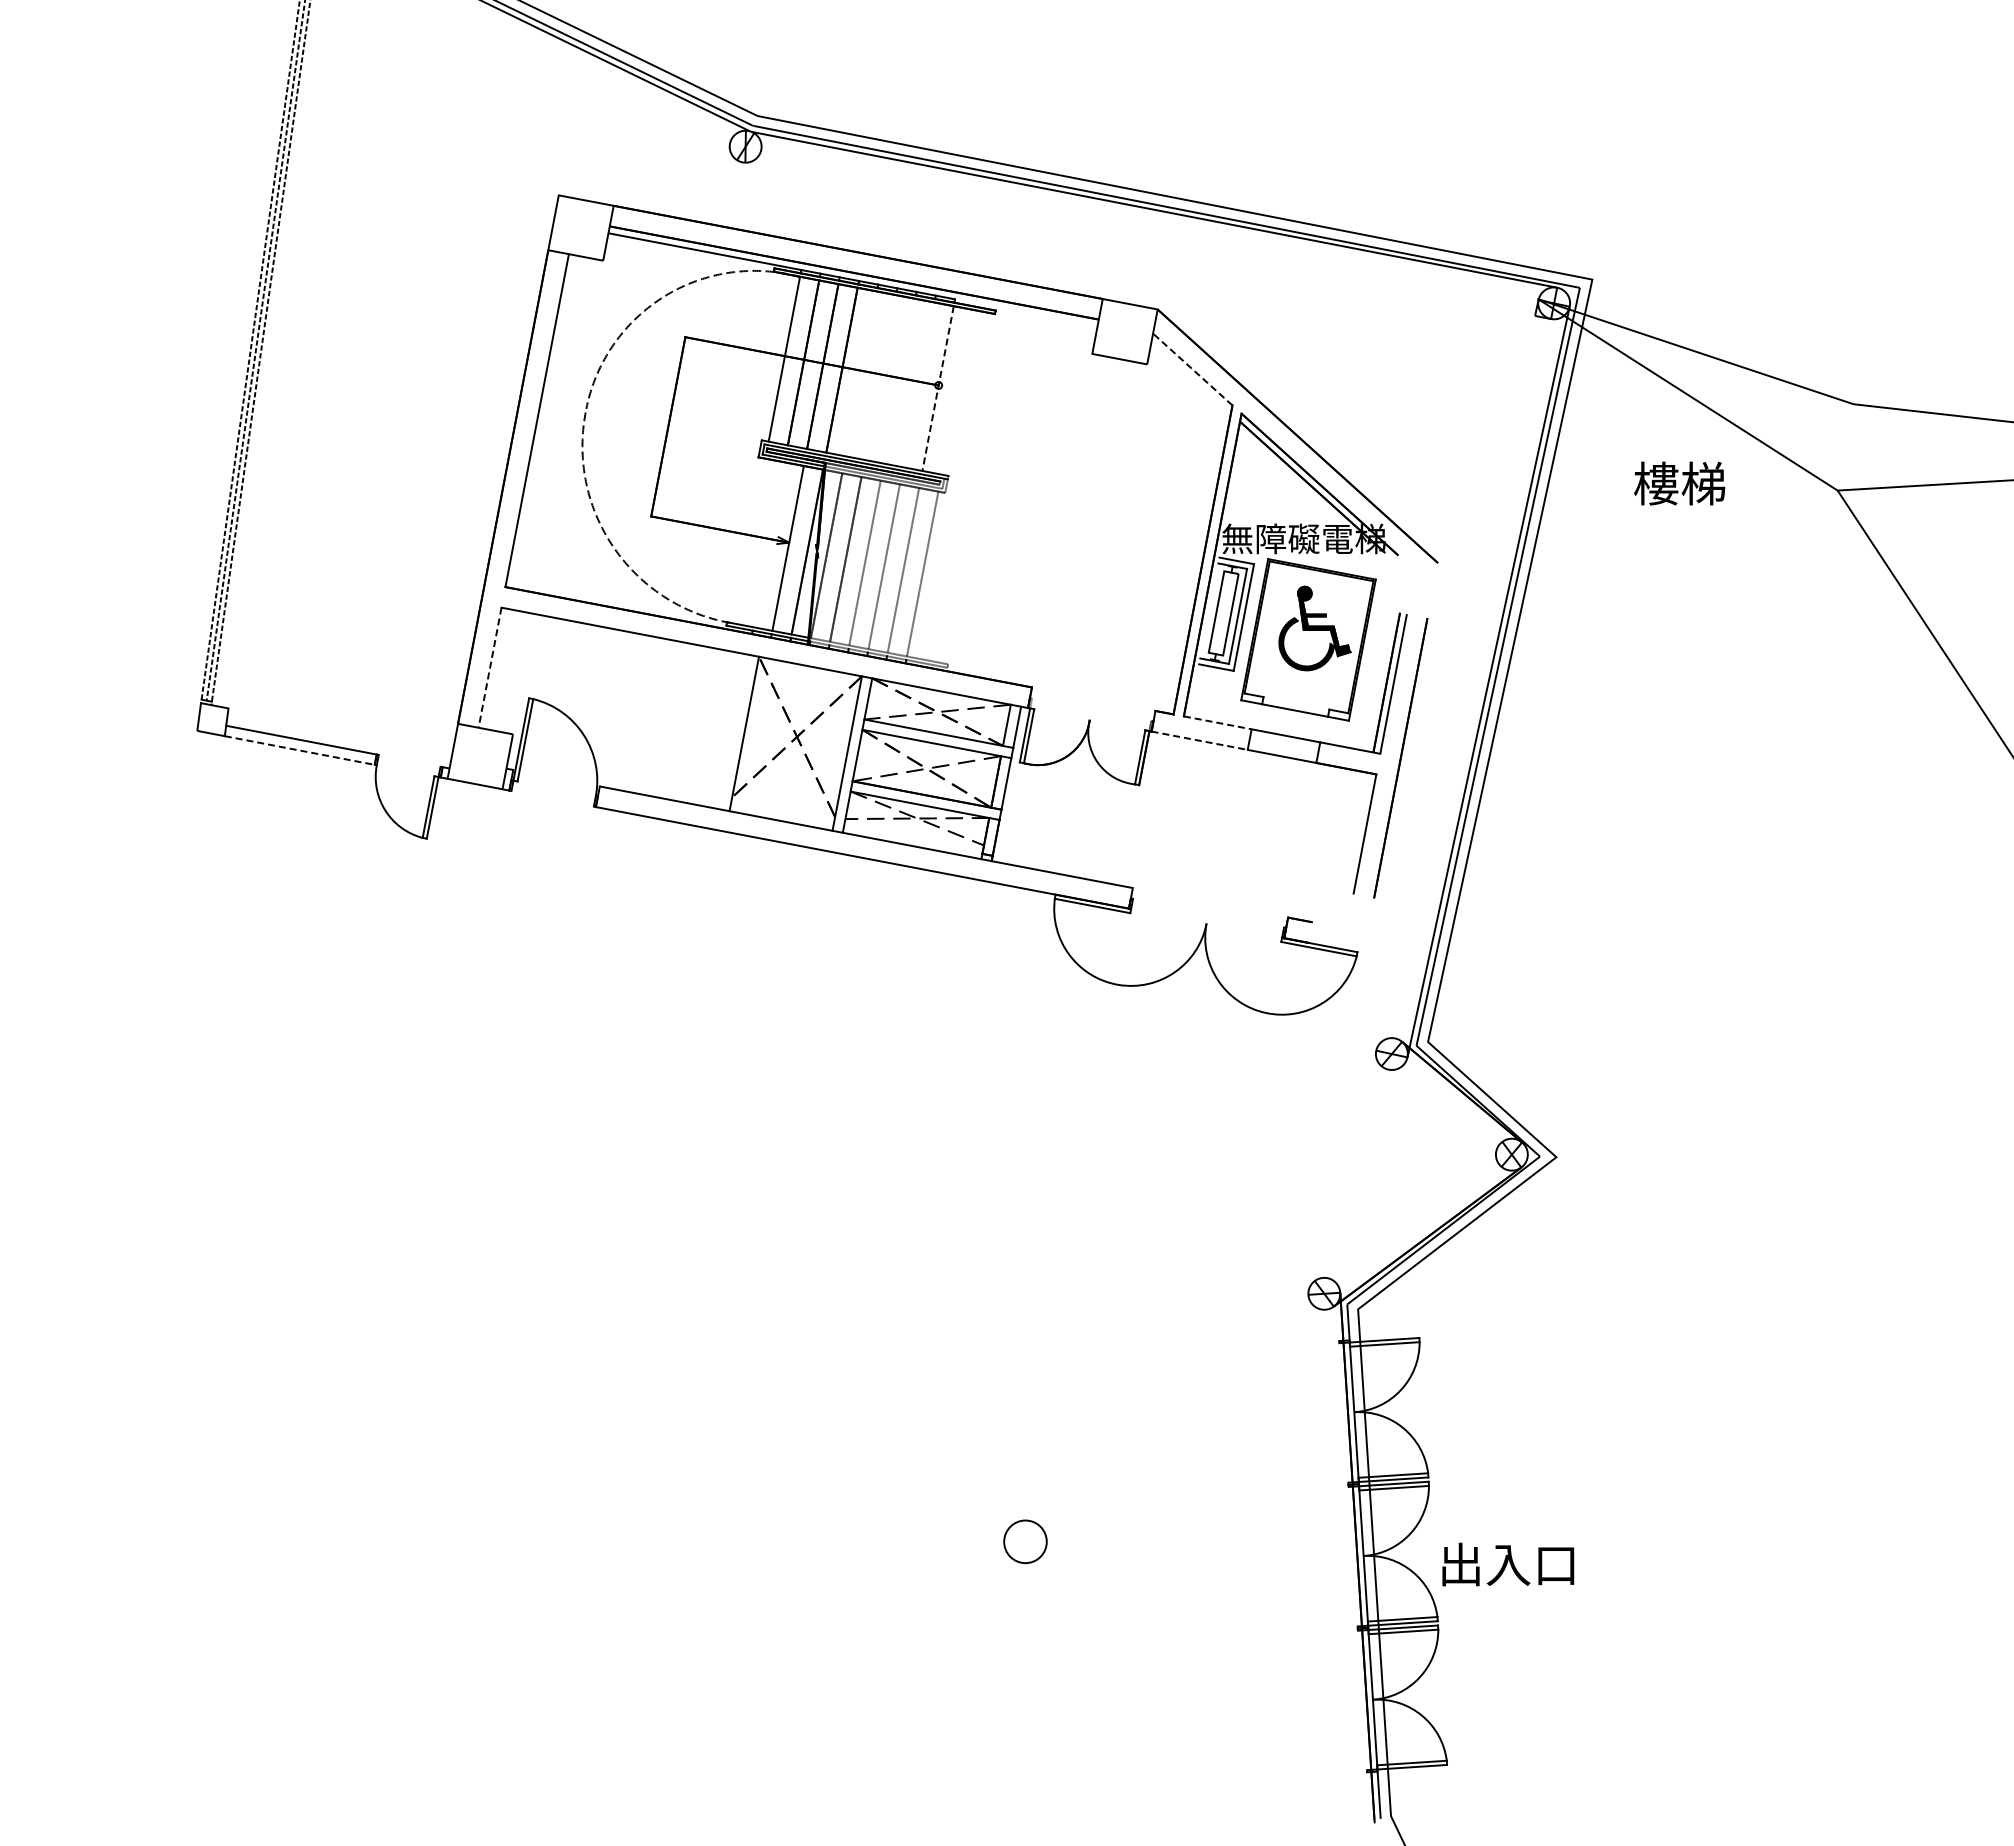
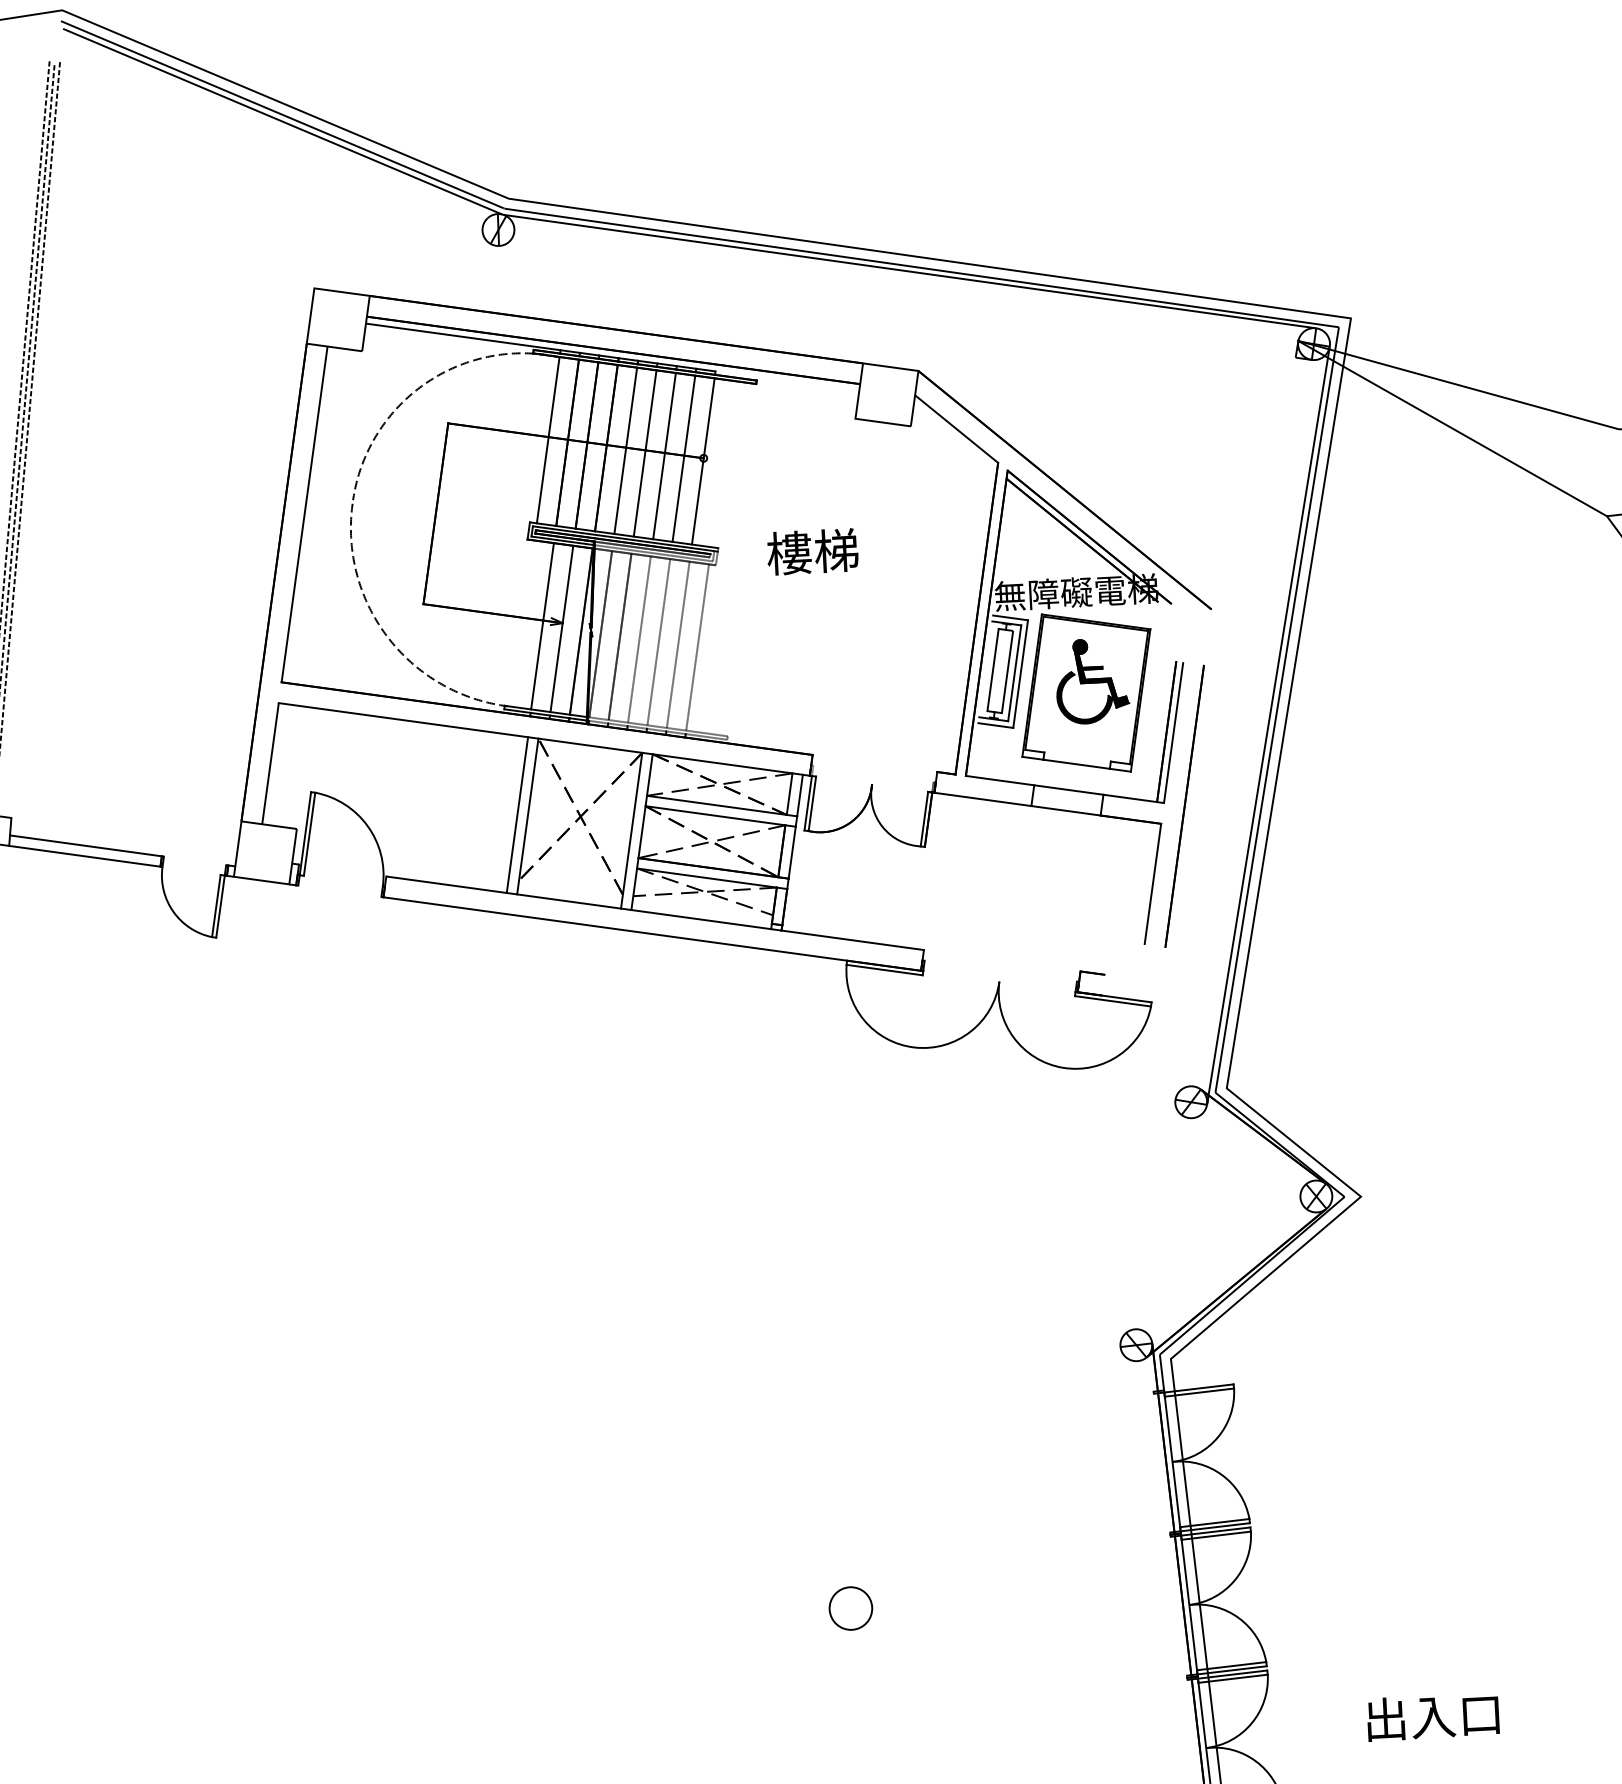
line: (1192, 369) -> (956, 429), dashed -> solid
line: (860, 373) -> (625, 450), added
line: (880, 377) -> (645, 453), added
line: (899, 380) -> (664, 455), added
line: (918, 384) -> (683, 458), added
line: (938, 388) -> (703, 461), dashed -> solid
text: (1679, 483) -> (812, 551), moved
line: (768, 544) -> (542, 626), added
line: (490, 668) -> (270, 764), dashed -> solid
line: (1218, 722) -> (1000, 780), dashed -> solid
line: (733, 731) -> (516, 814), added
line: (1199, 740) -> (982, 799), dashed -> solid
line: (300, 750) -> (85, 856), dashed -> solid
text: (1508, 1564) -> (1433, 1716), moved

